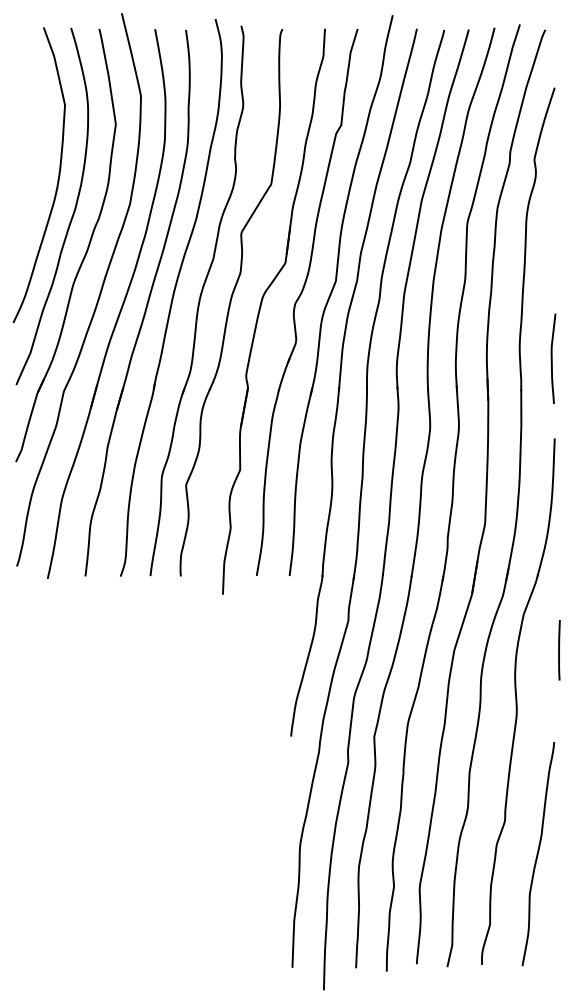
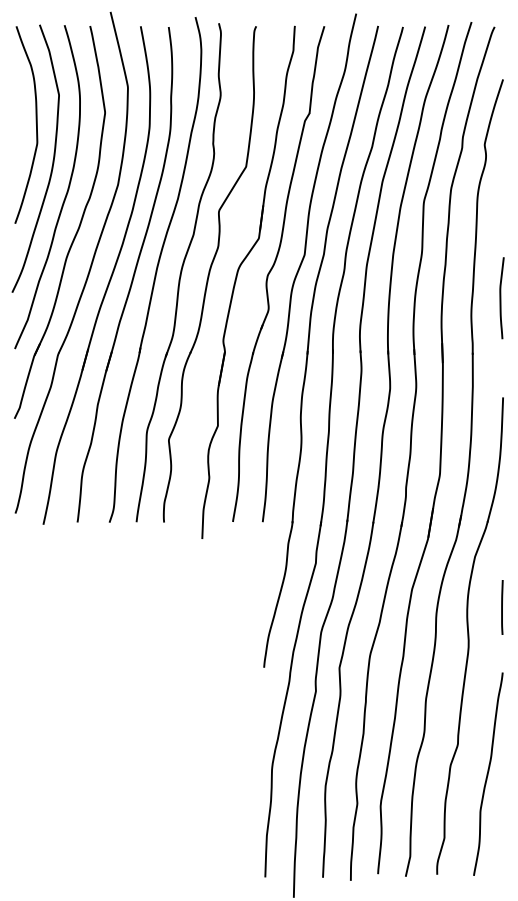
curve: (39, 135) -> (35, 122), added
curve: (552, 359) -> (501, 298), moved
line: (559, 650) -> (502, 607), moved

